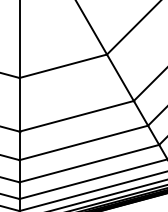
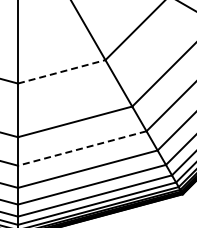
line: (64, 65) -> (62, 71), solid -> dashed
line: (84, 142) -> (82, 148), solid -> dashed

